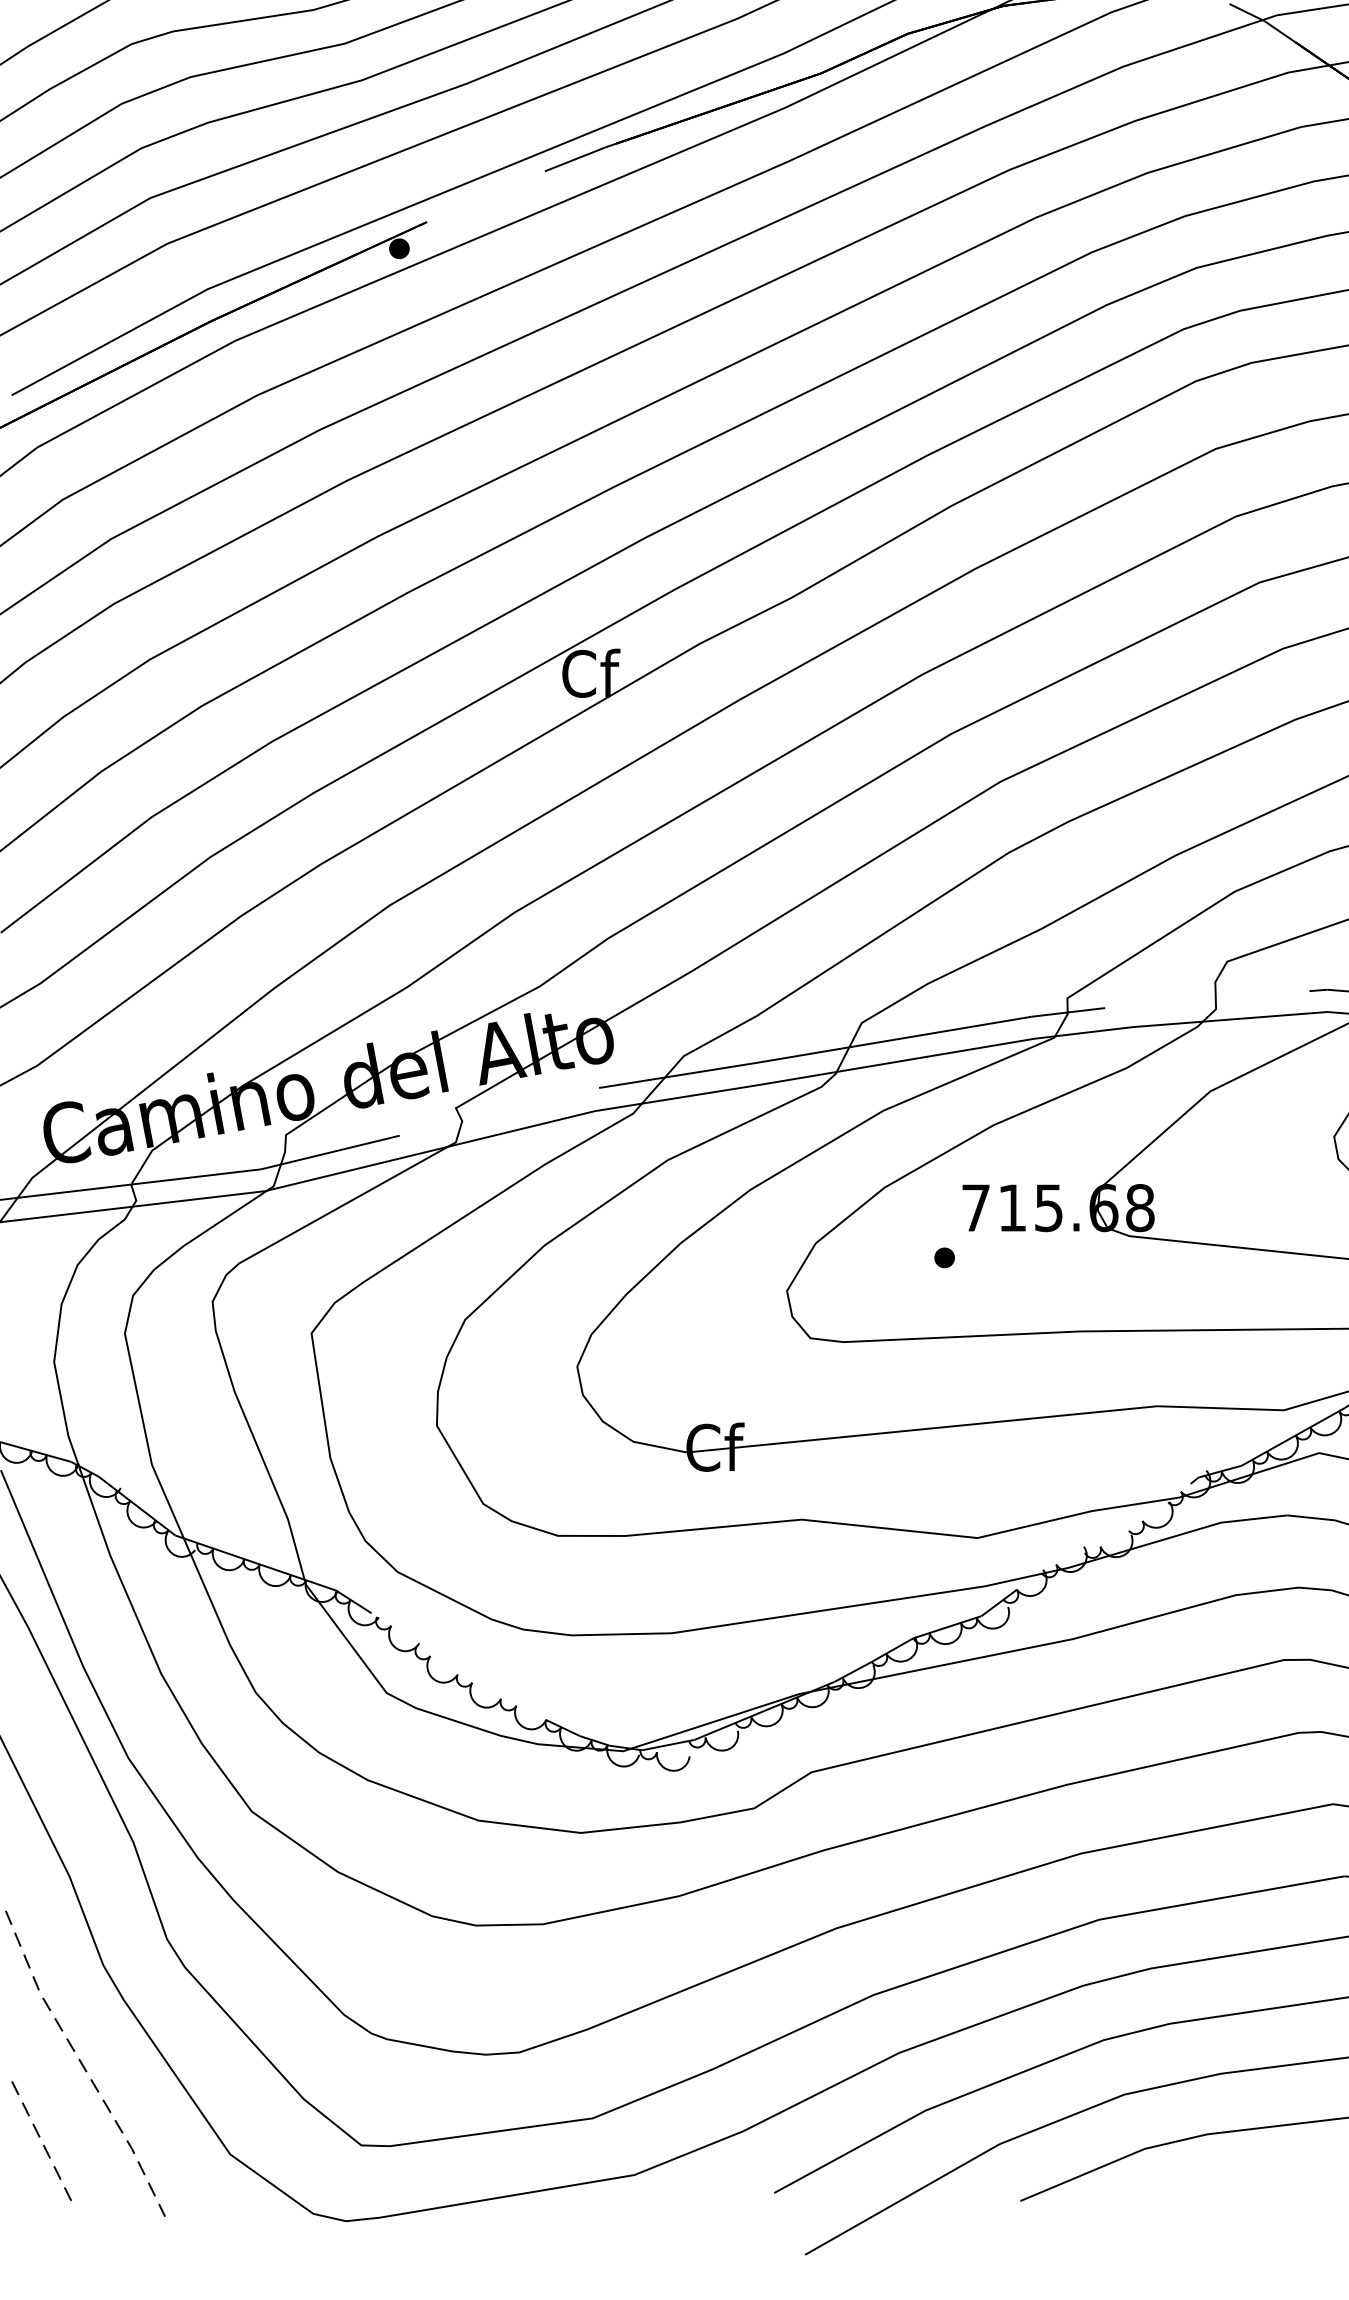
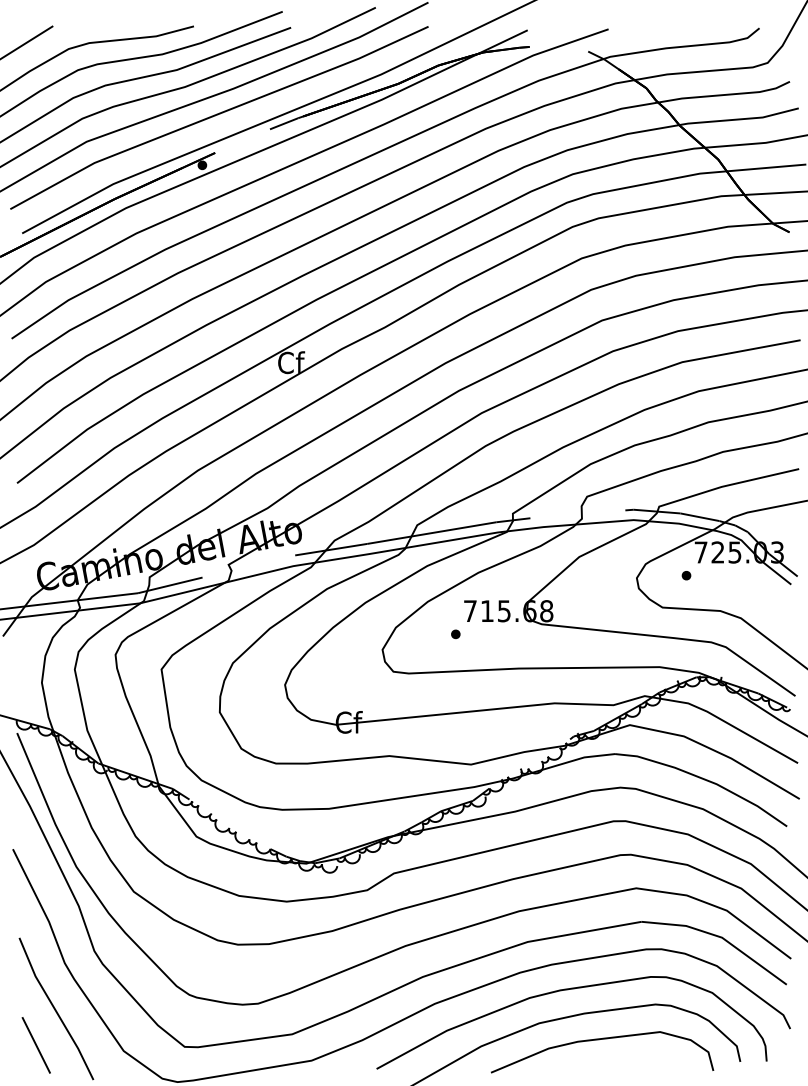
line: (83, 2064) -> (55, 1009), dashed -> solid
line: (42, 2142) -> (36, 1045), dashed -> solid

